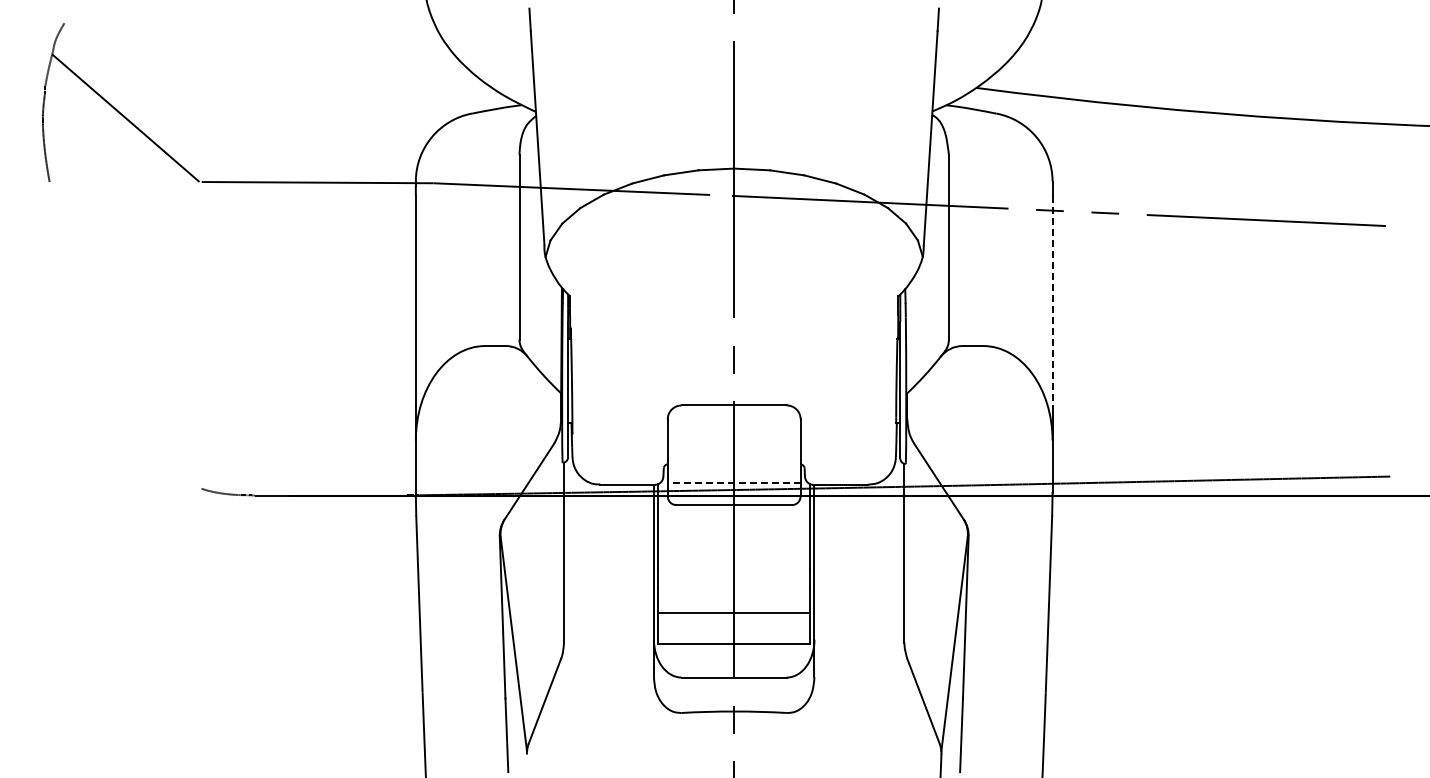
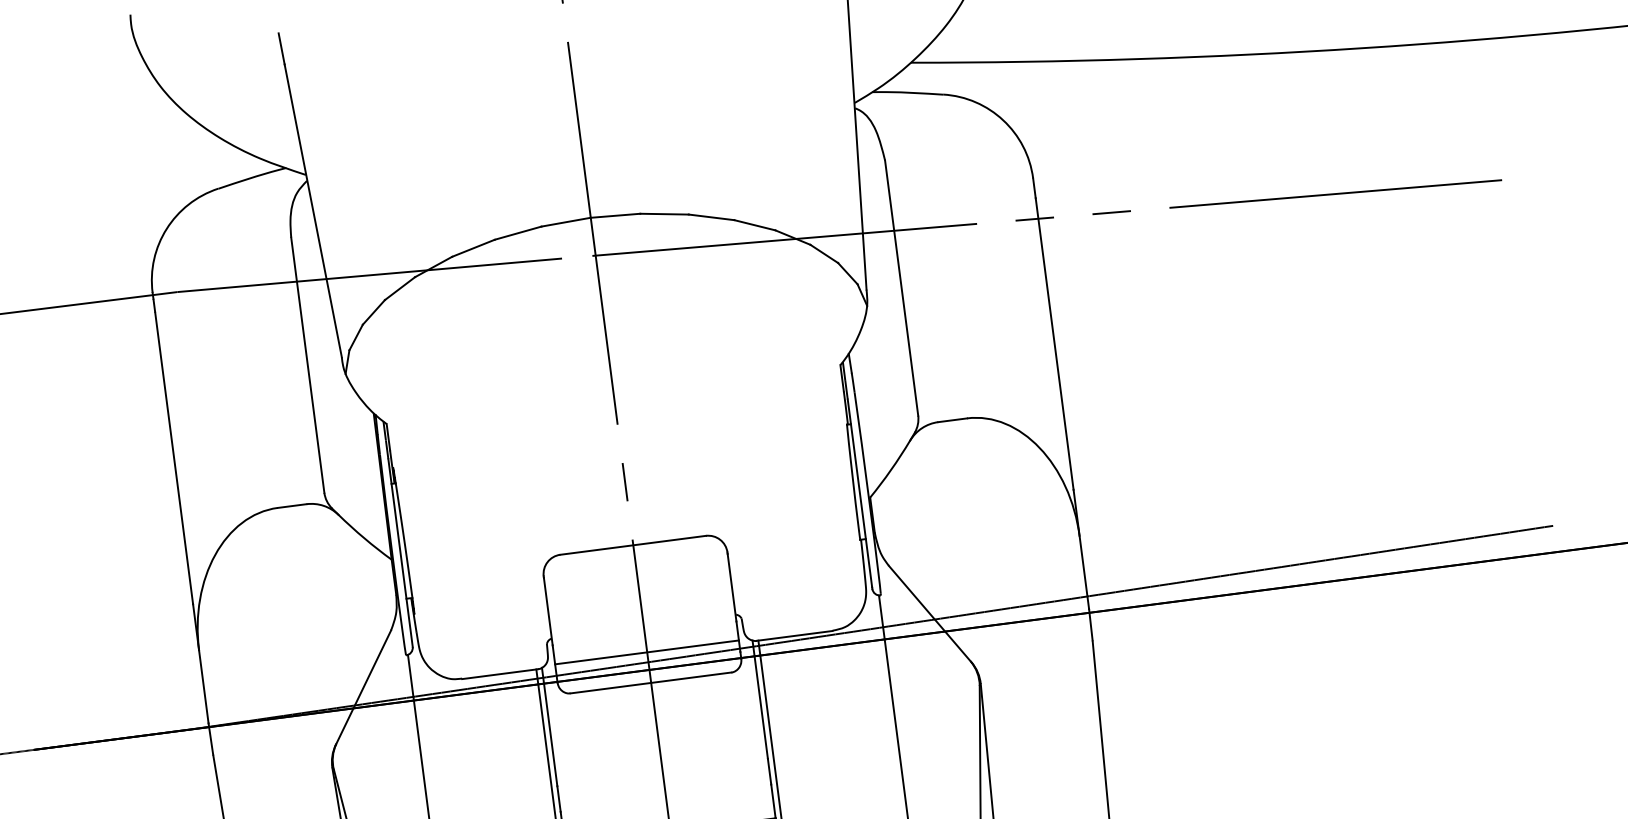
line: (1052, 301) -> (1054, 344), dashed -> solid
line: (733, 482) -> (645, 651), dashed -> solid

